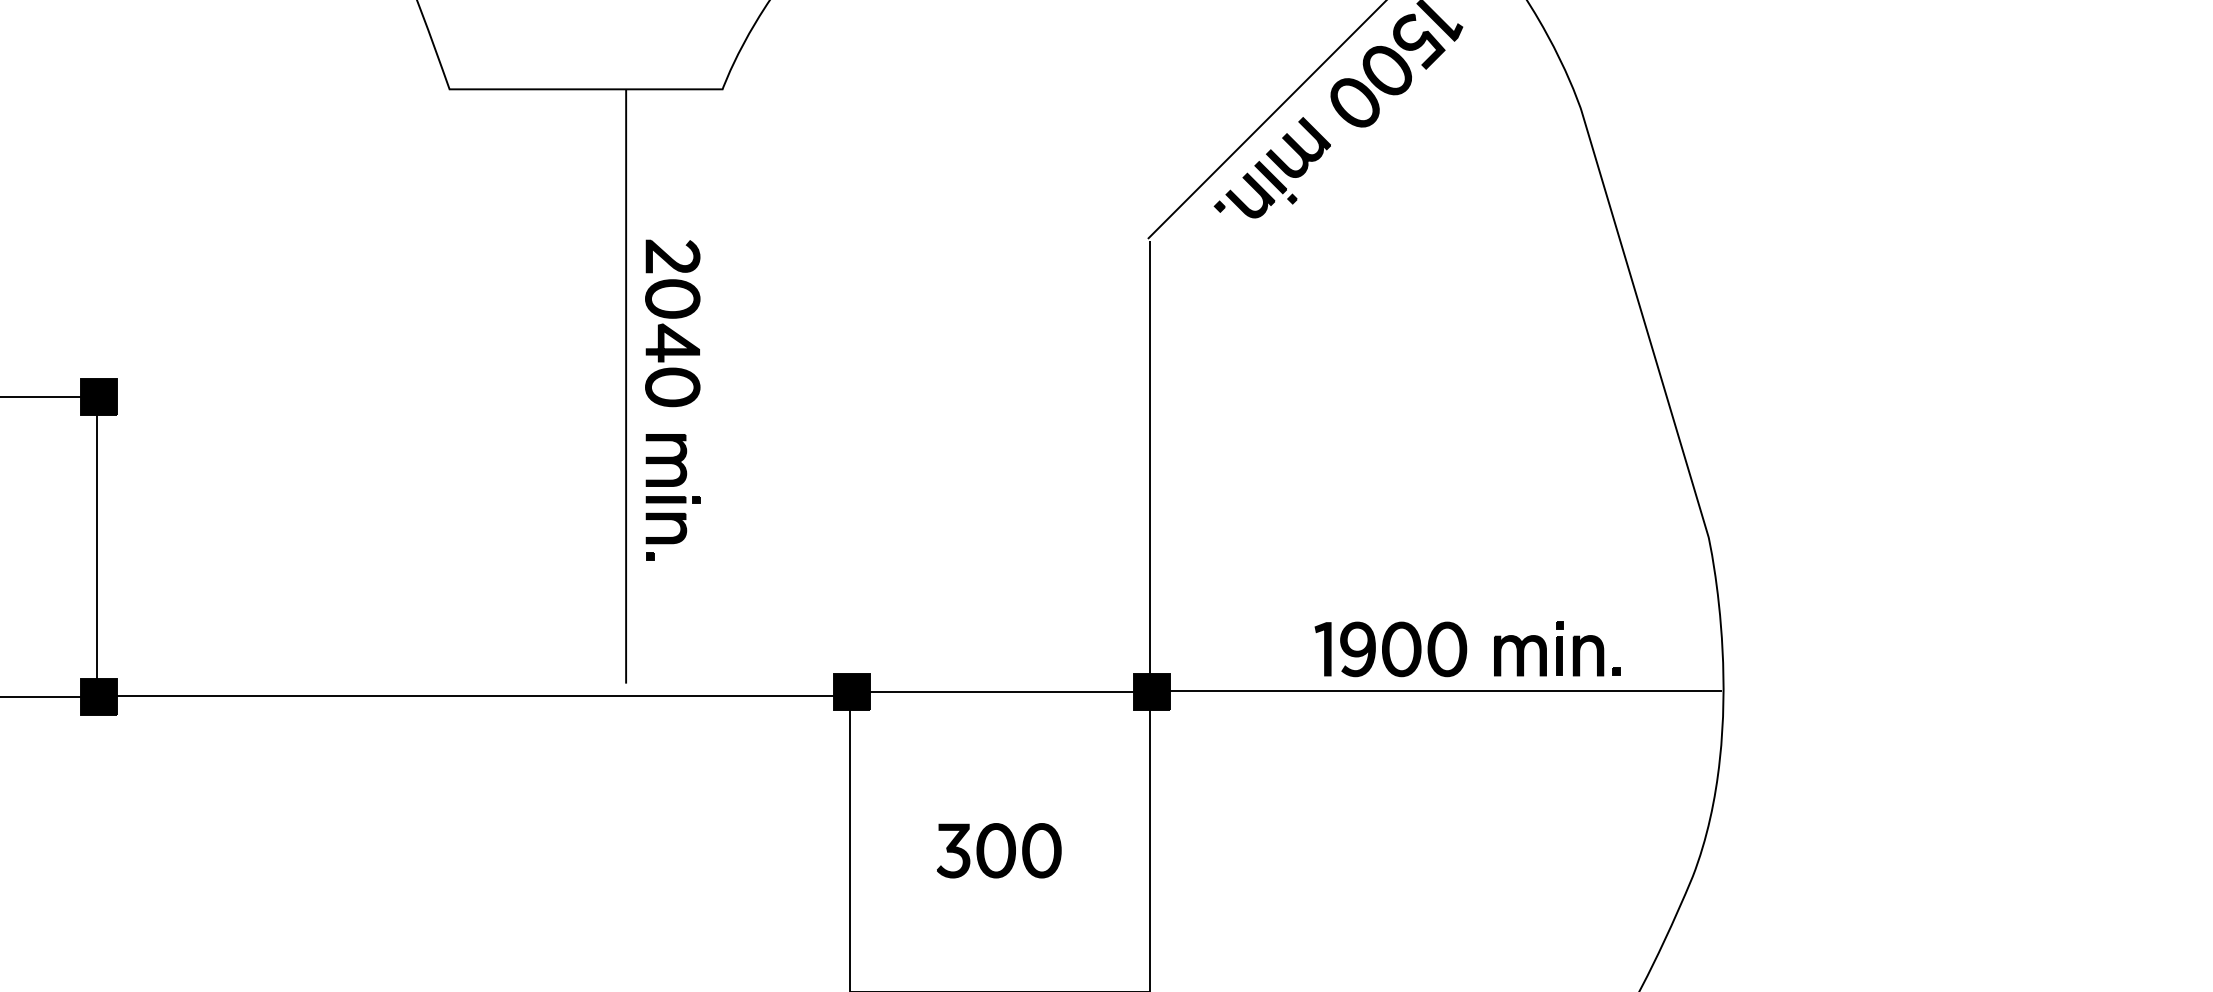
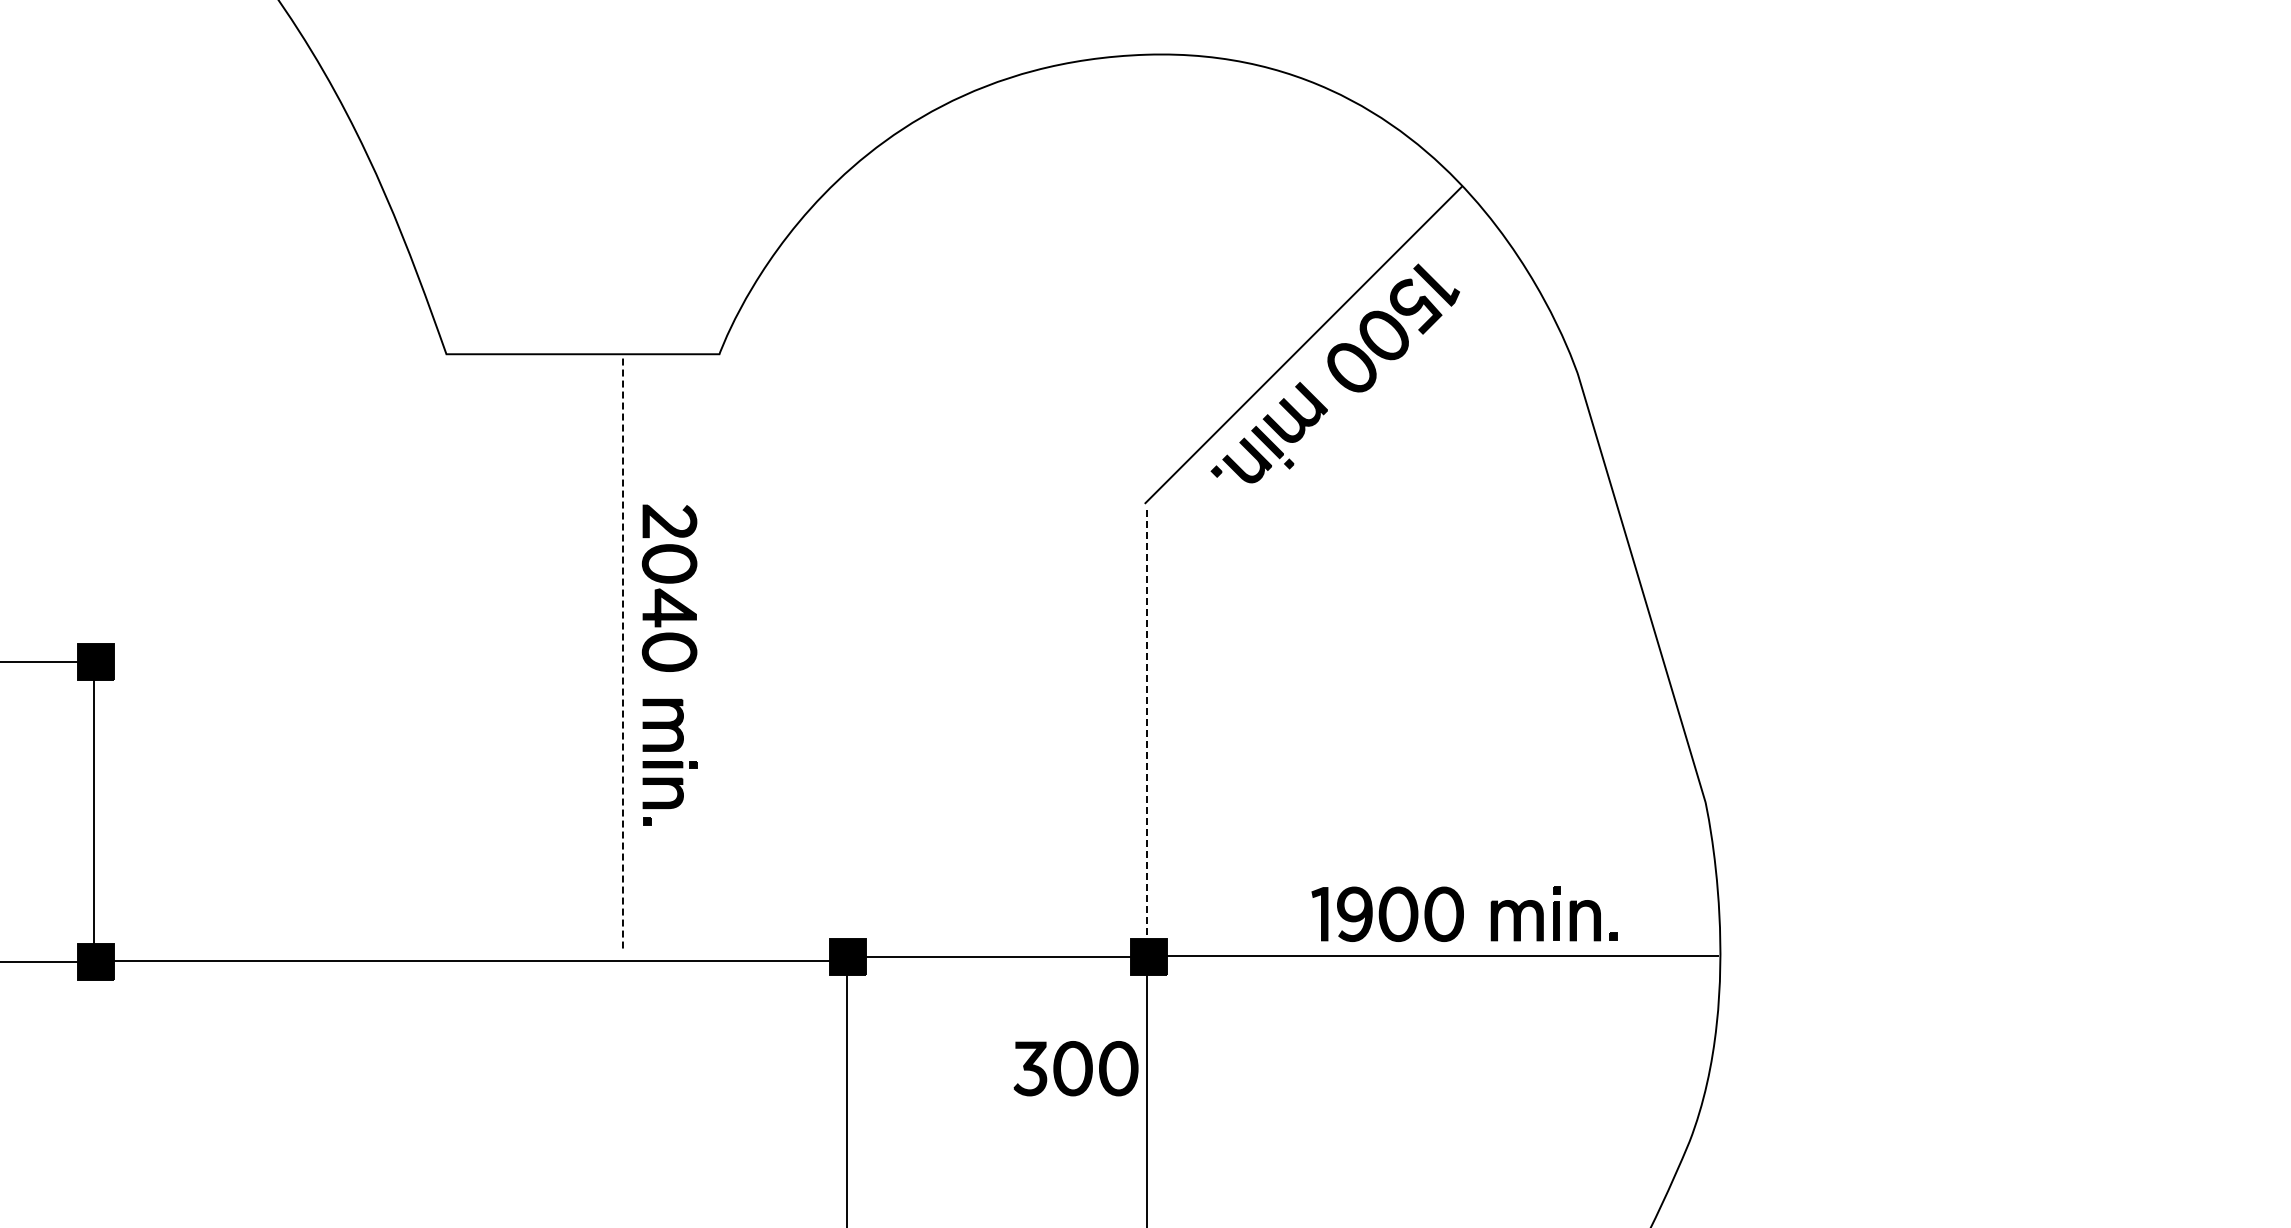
line: (625, 386) -> (622, 651), solid -> dashed
line: (1150, 465) -> (1147, 730), solid -> dashed
part: (998, 850) -> (1075, 1068), moved

